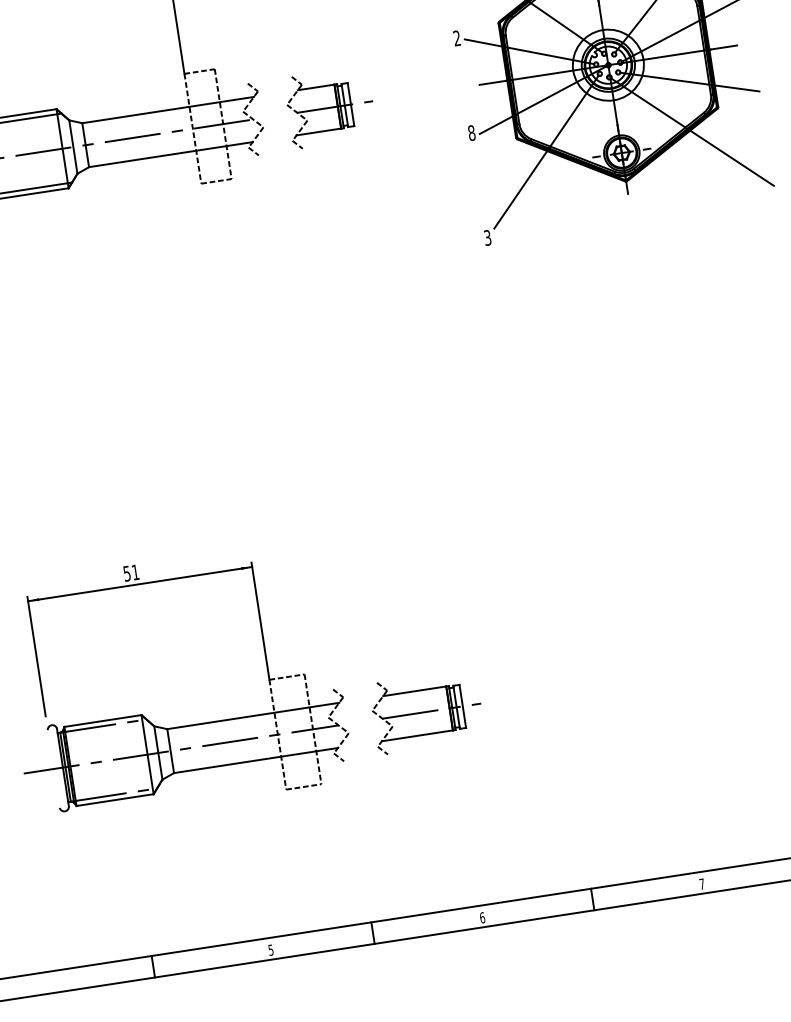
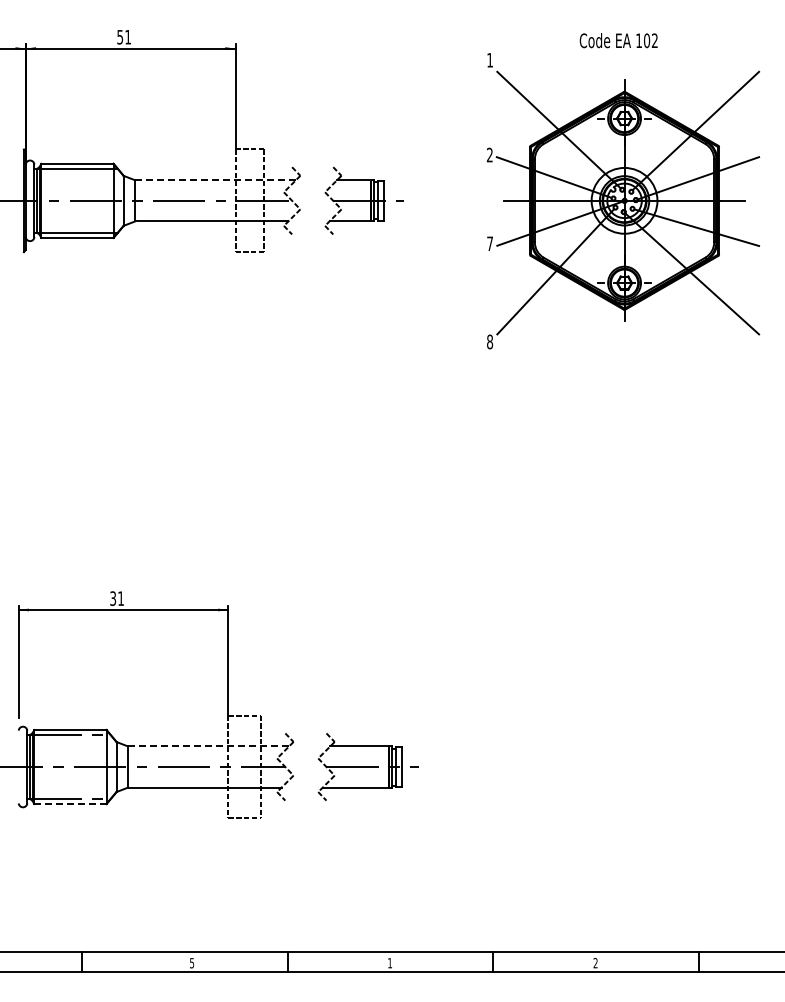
line: (168, 110) -> (215, 180), solid -> dashed
text: (472, 132) -> (490, 243), 8 -> 7
text: (488, 237) -> (490, 341), 3 -> 8
text: (126, 573) -> (112, 598), 51 -> 31
line: (253, 716) -> (208, 746), solid -> dashed
line: (115, 800) -> (70, 804), solid -> dashed
text: (701, 884) -> (595, 963), 7 -> 2
text: (483, 918) -> (390, 963), 6 -> 1

